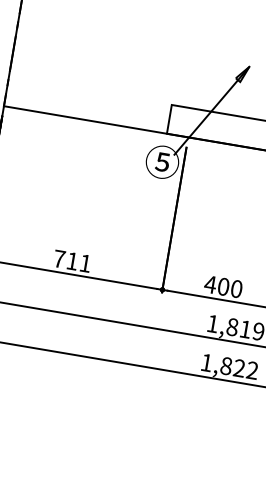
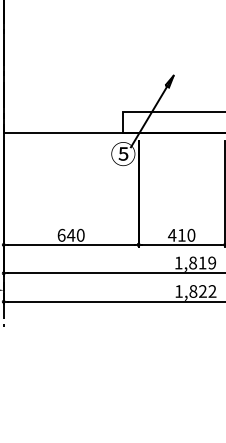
text: (71, 259) -> (70, 234), 711 -> 640
text: (223, 285) -> (181, 234), 400 -> 410

